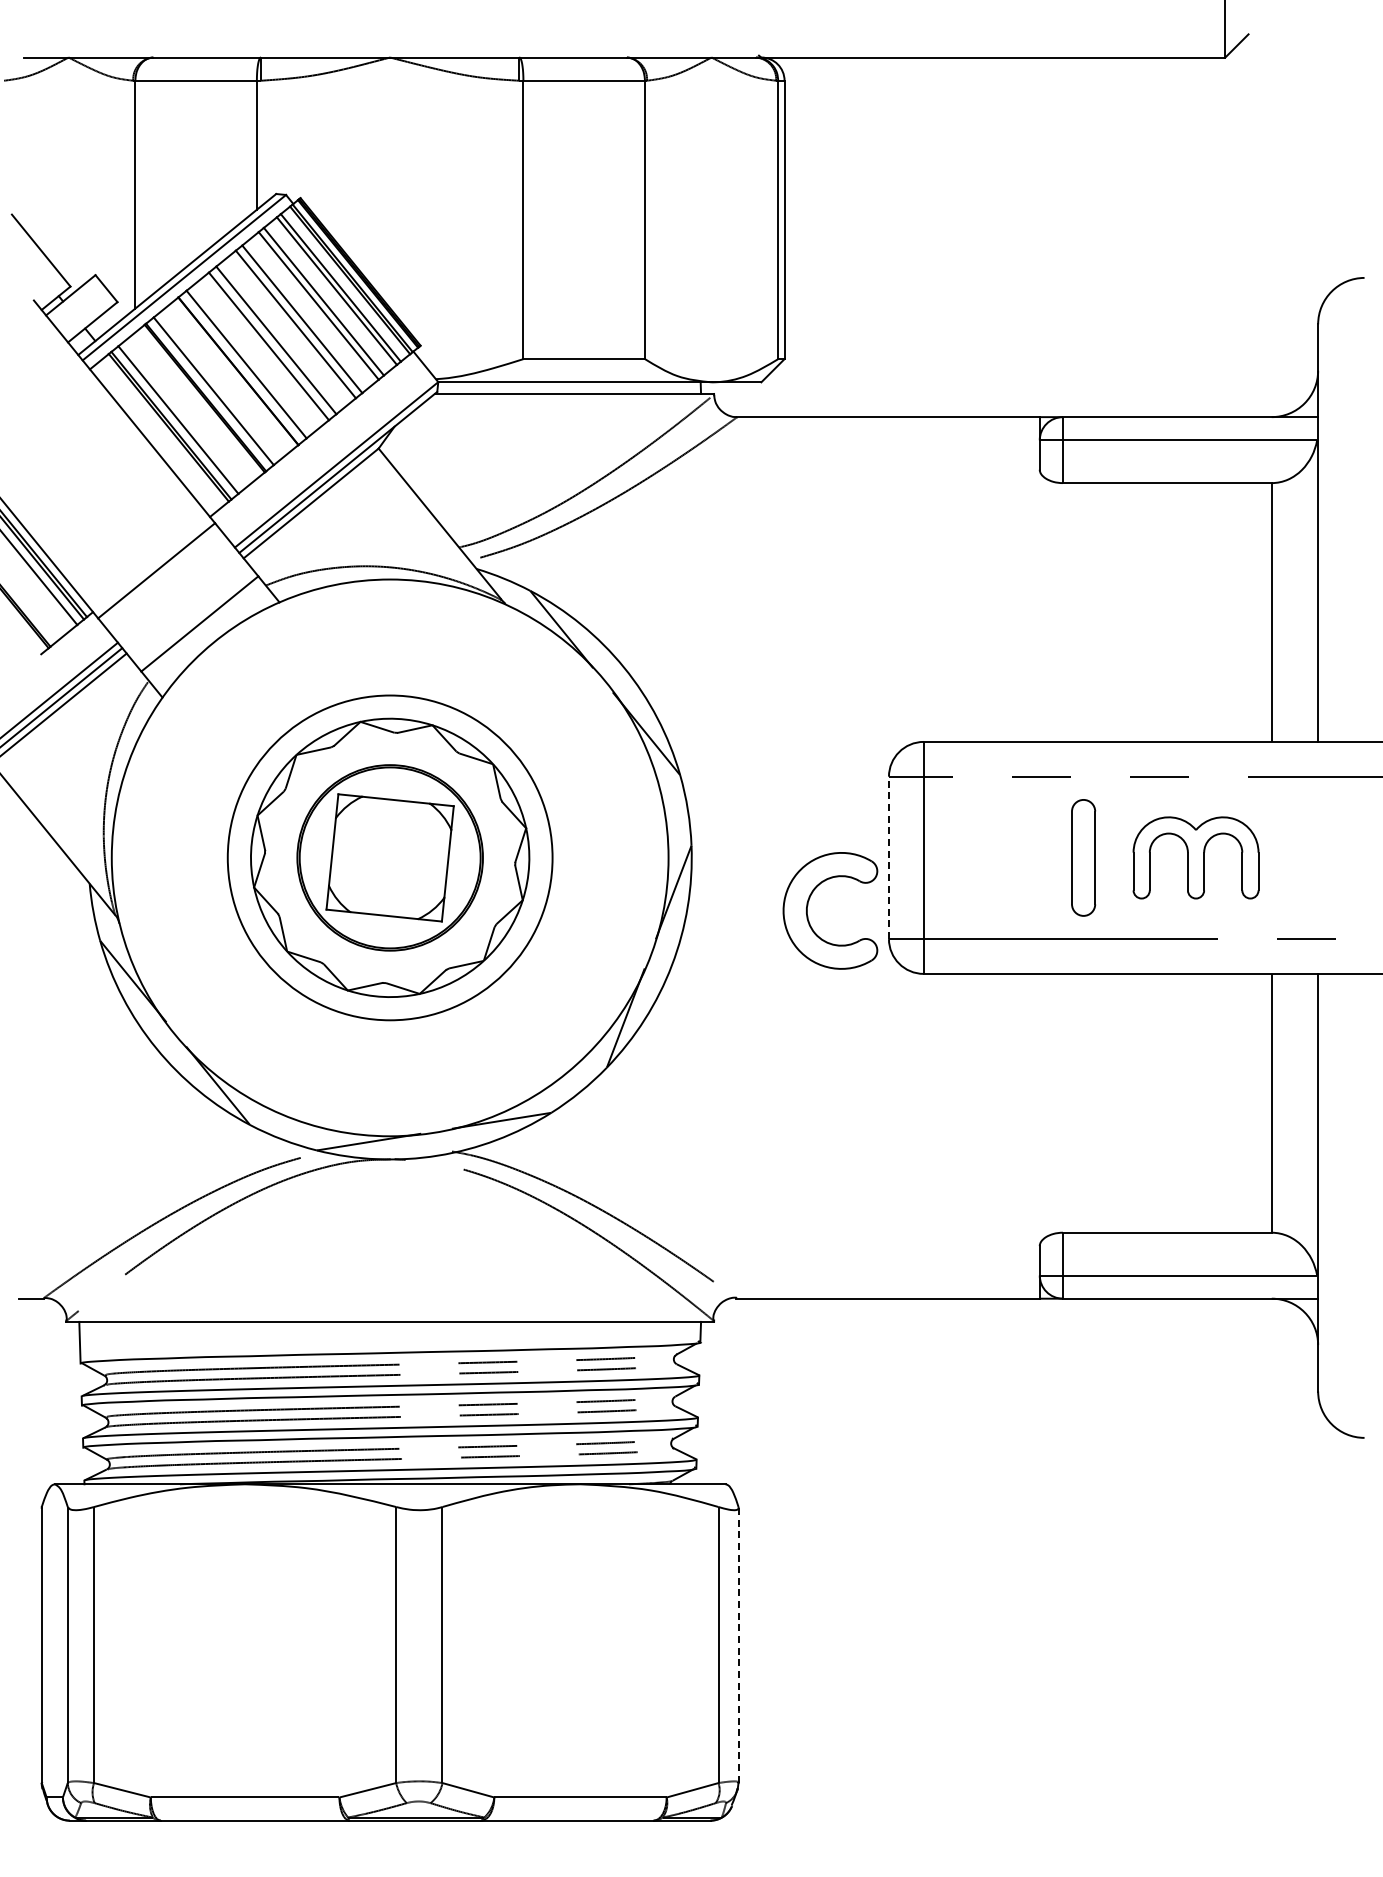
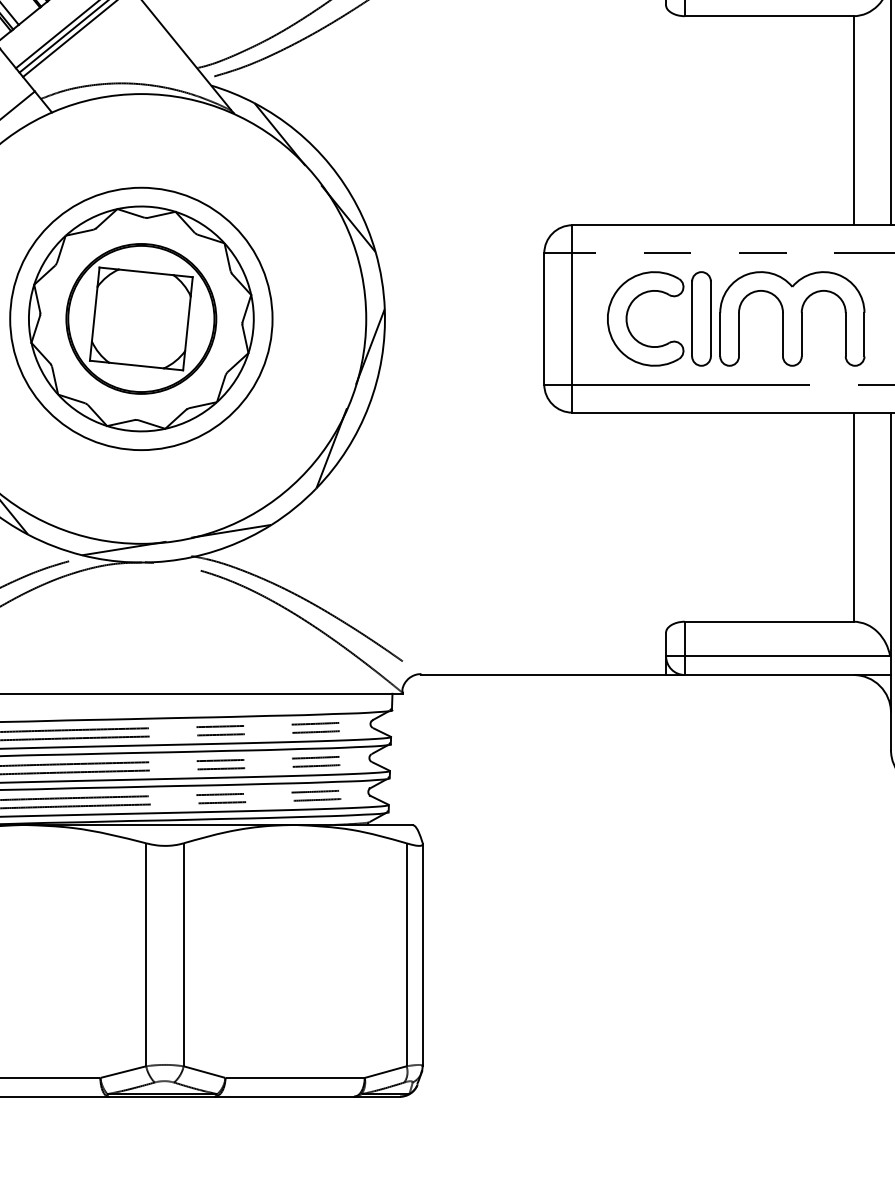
line: (888, 857) -> (543, 318), dashed -> solid
part: (1195, 857) -> (791, 318), size x1.43
part: (808, 905) -> (627, 314), moved
line: (738, 1644) -> (422, 954), dashed -> solid

